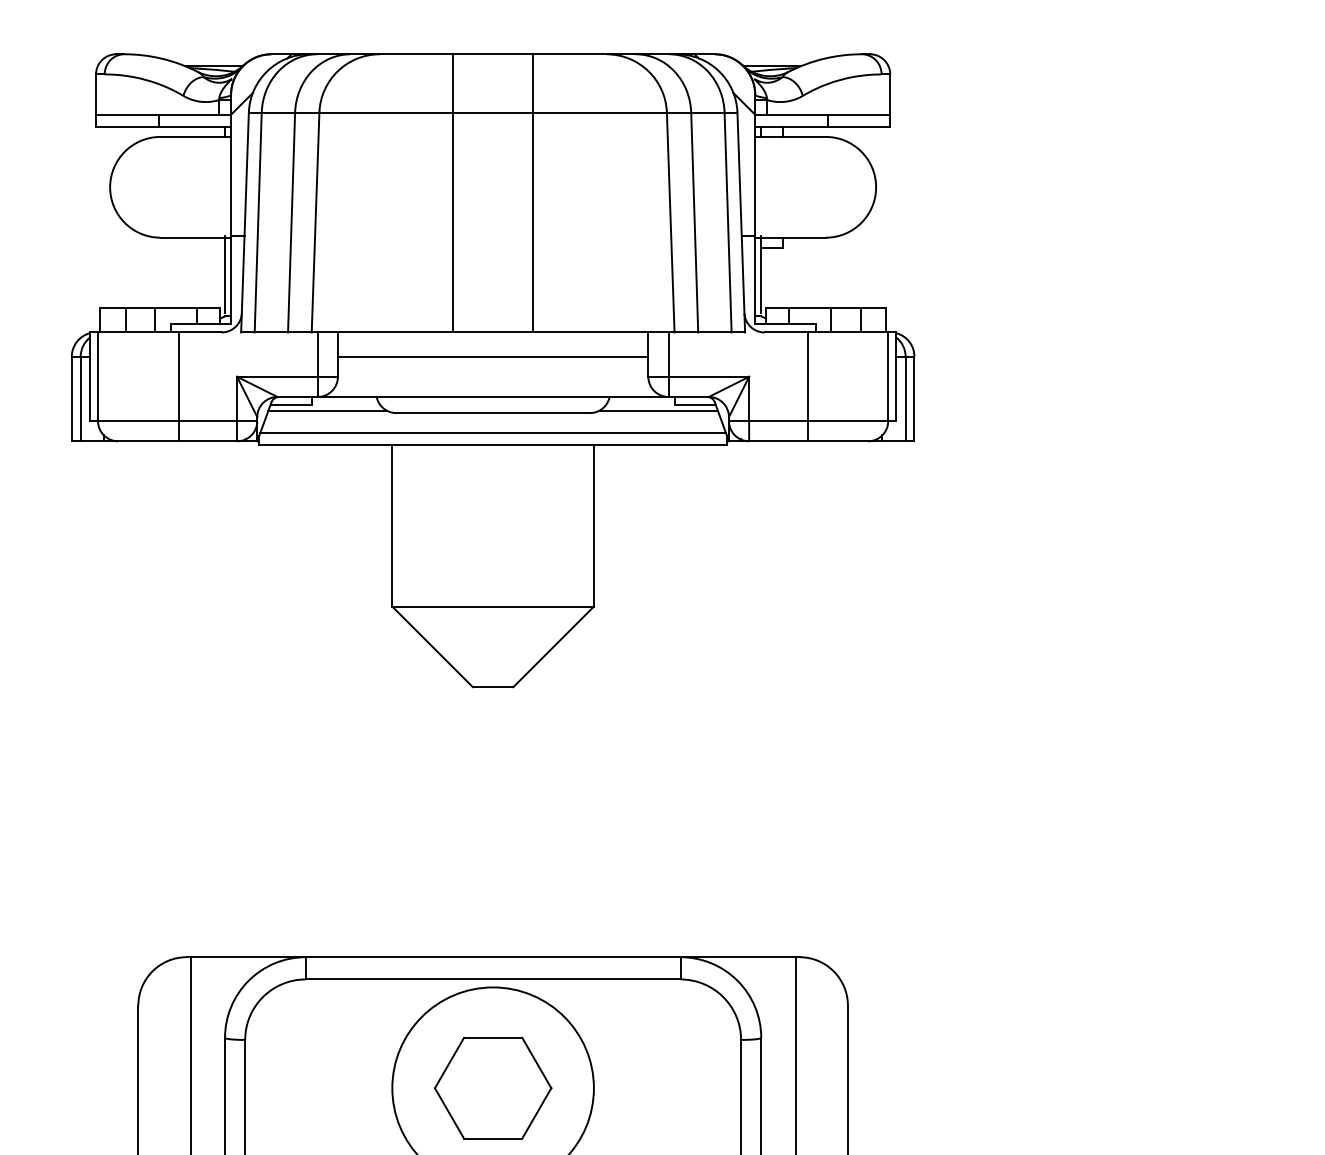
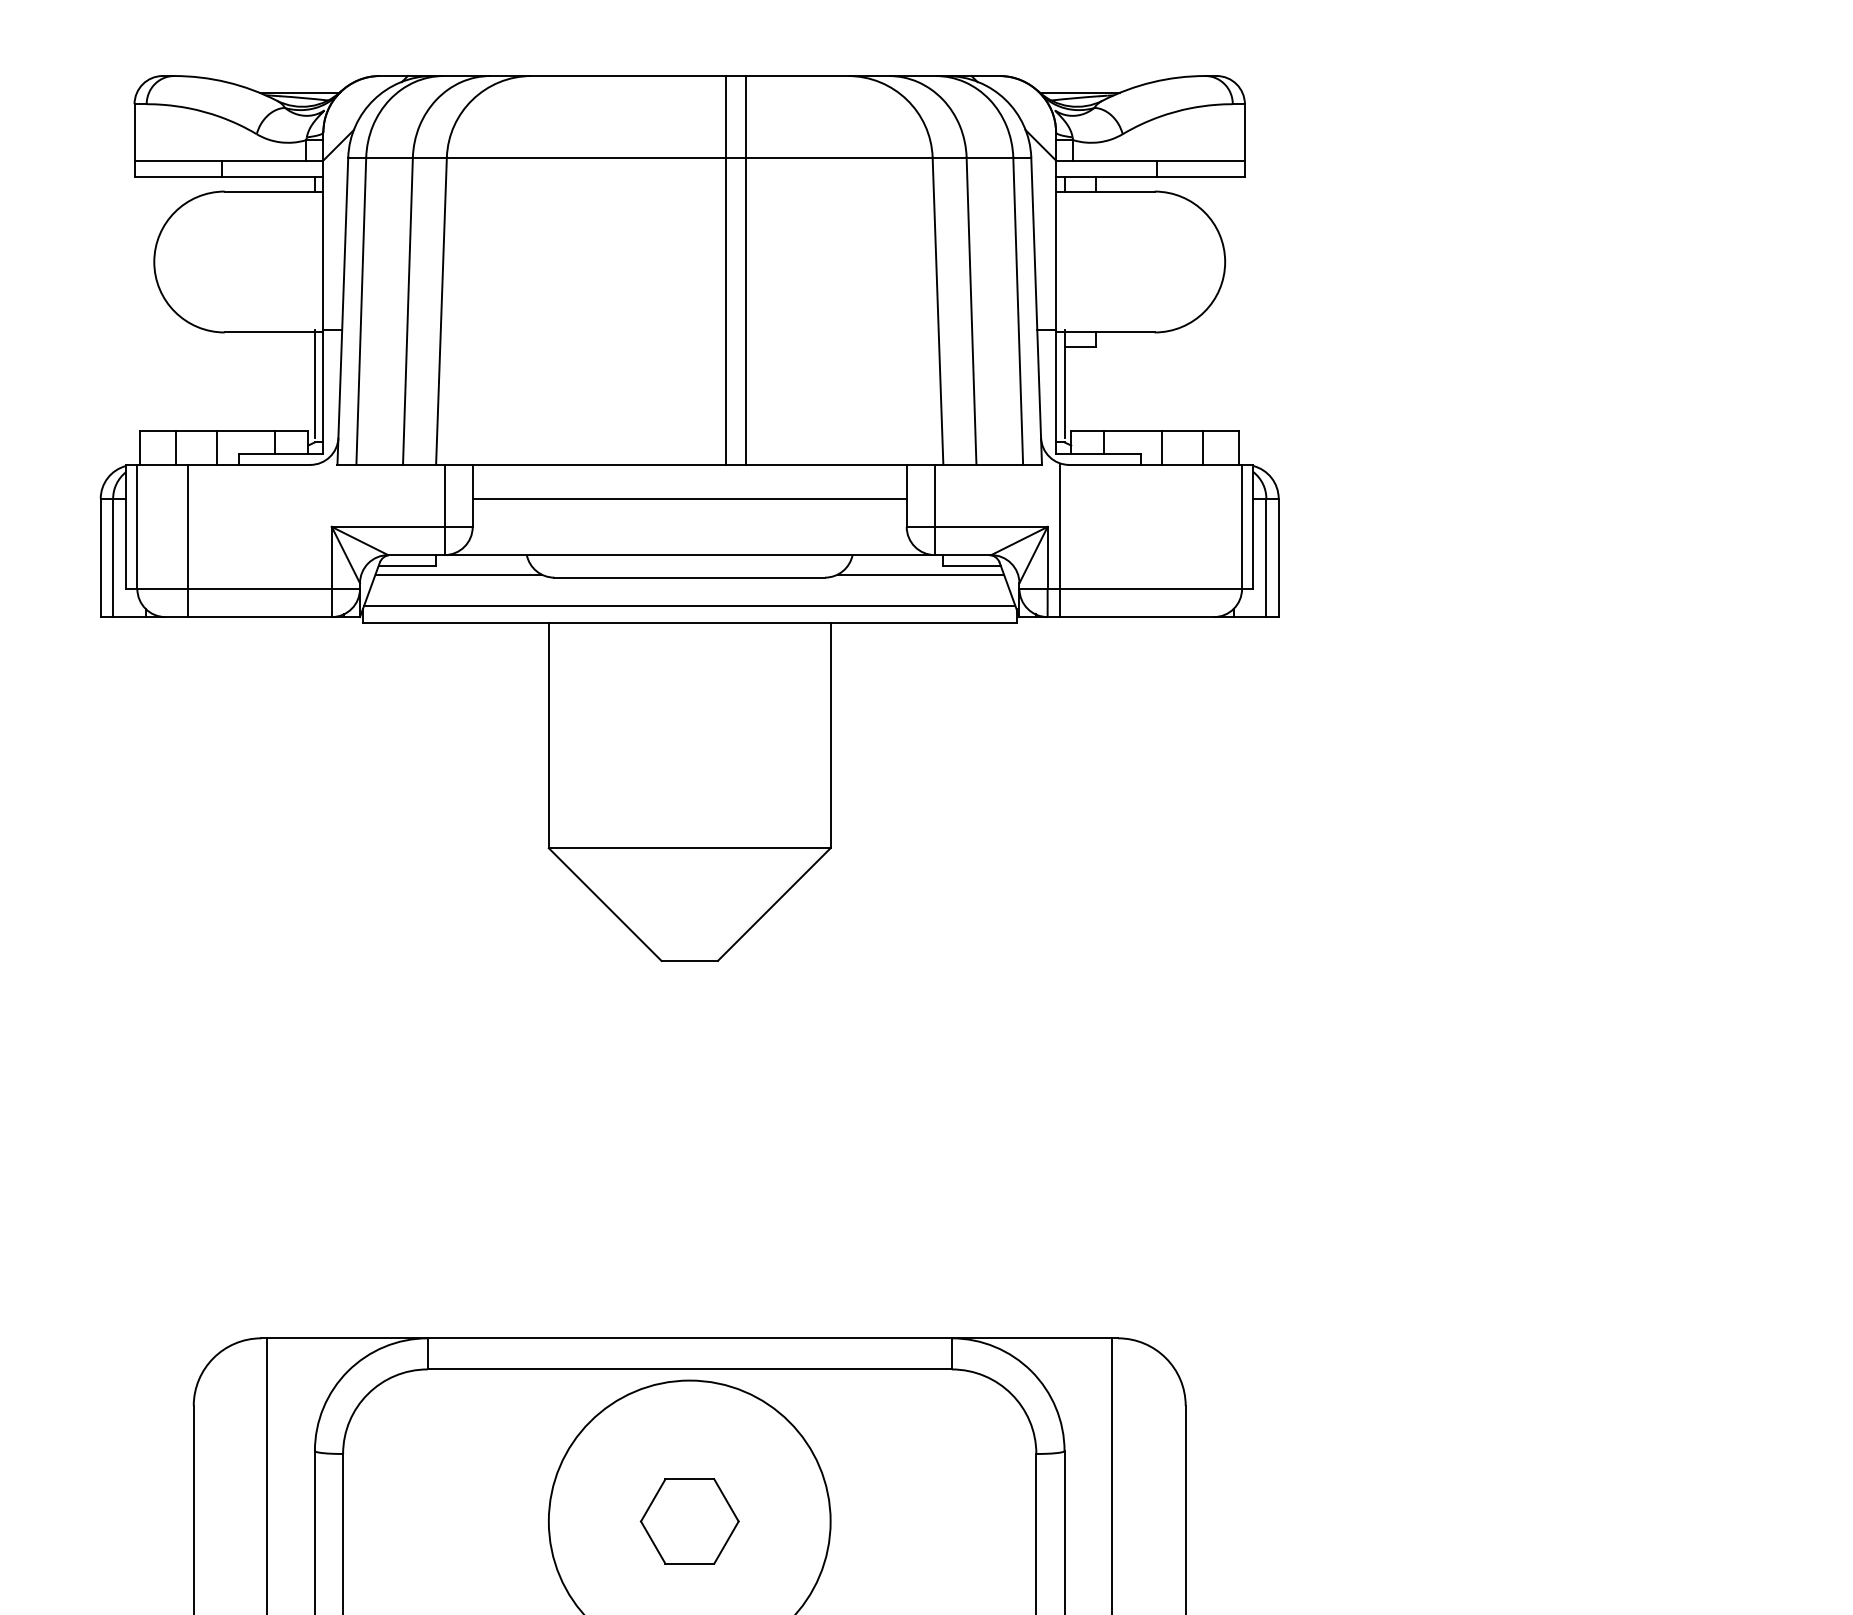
line: (452, 193) -> (726, 270), moved
line: (178, 386) -> (188, 540), moved
line: (807, 386) -> (1060, 540), moved
part: (492, 1088) -> (689, 1521), size x0.6

